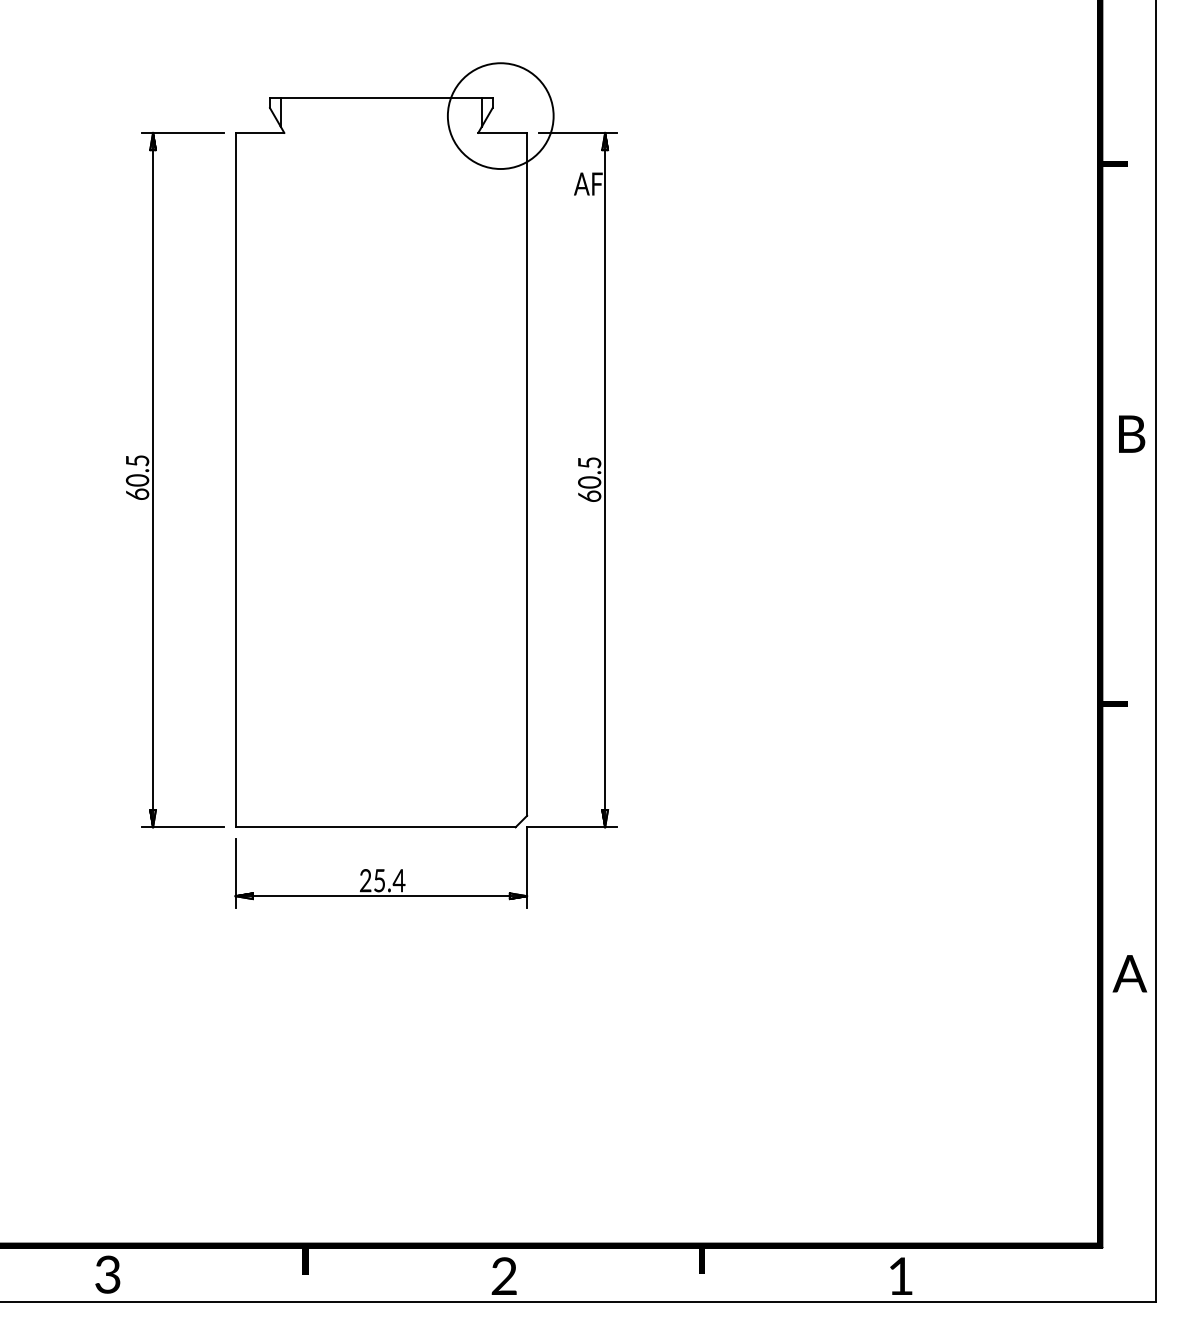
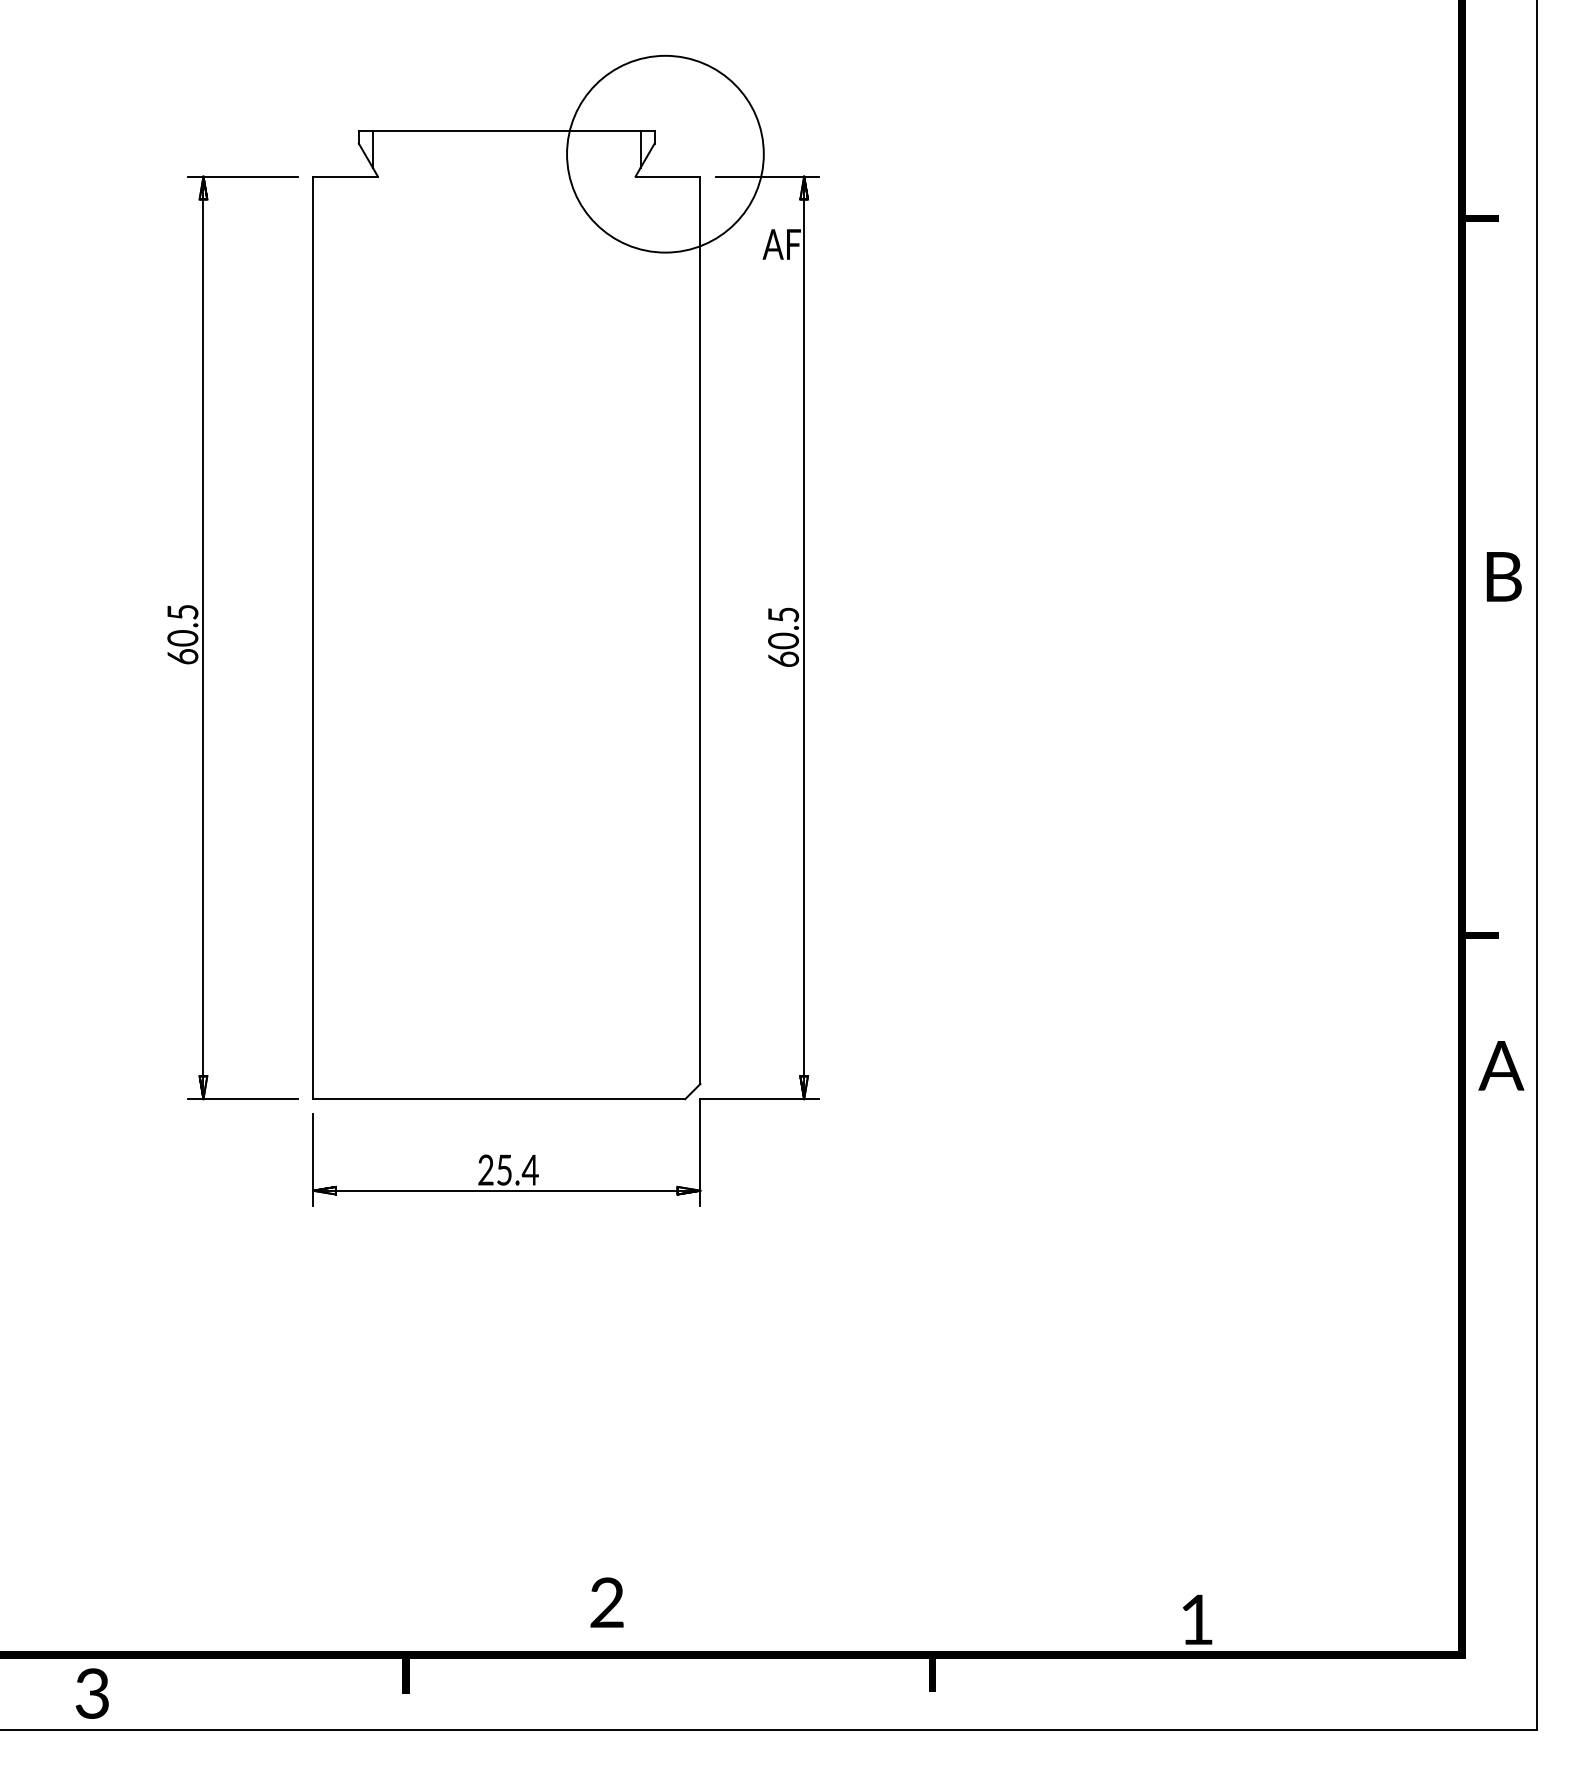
circle: (500, 115) -> (665, 153), size x1.4
text: (1129, 973) -> (1501, 1065), moved
text: (107, 1274) -> (91, 1693), moved
text: (503, 1276) -> (606, 1602), moved
text: (901, 1276) -> (1197, 1619), moved

